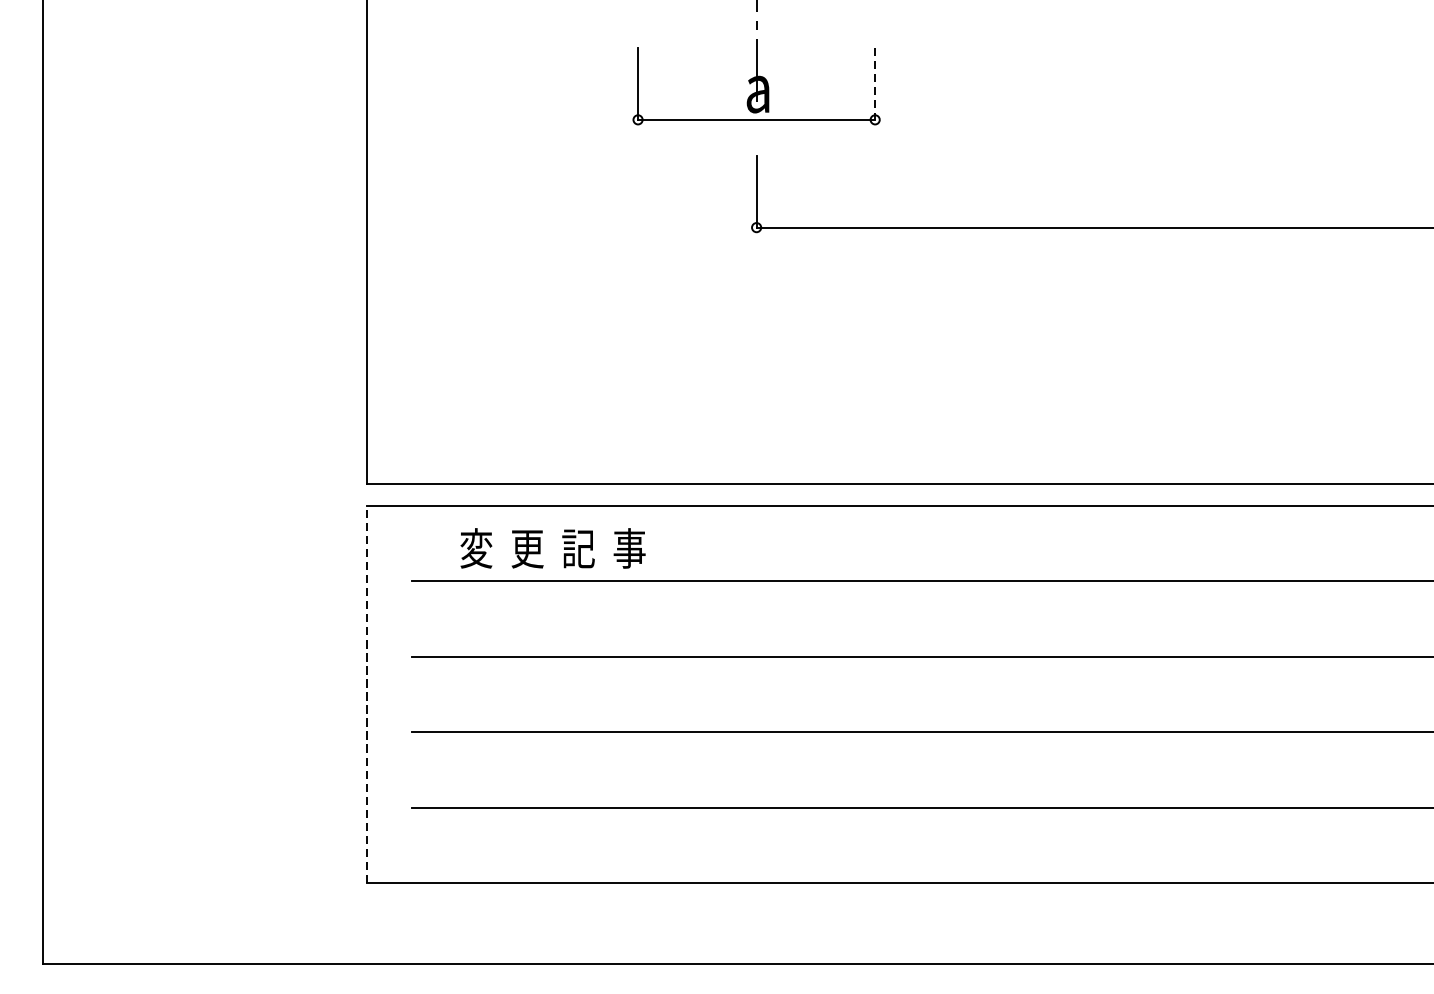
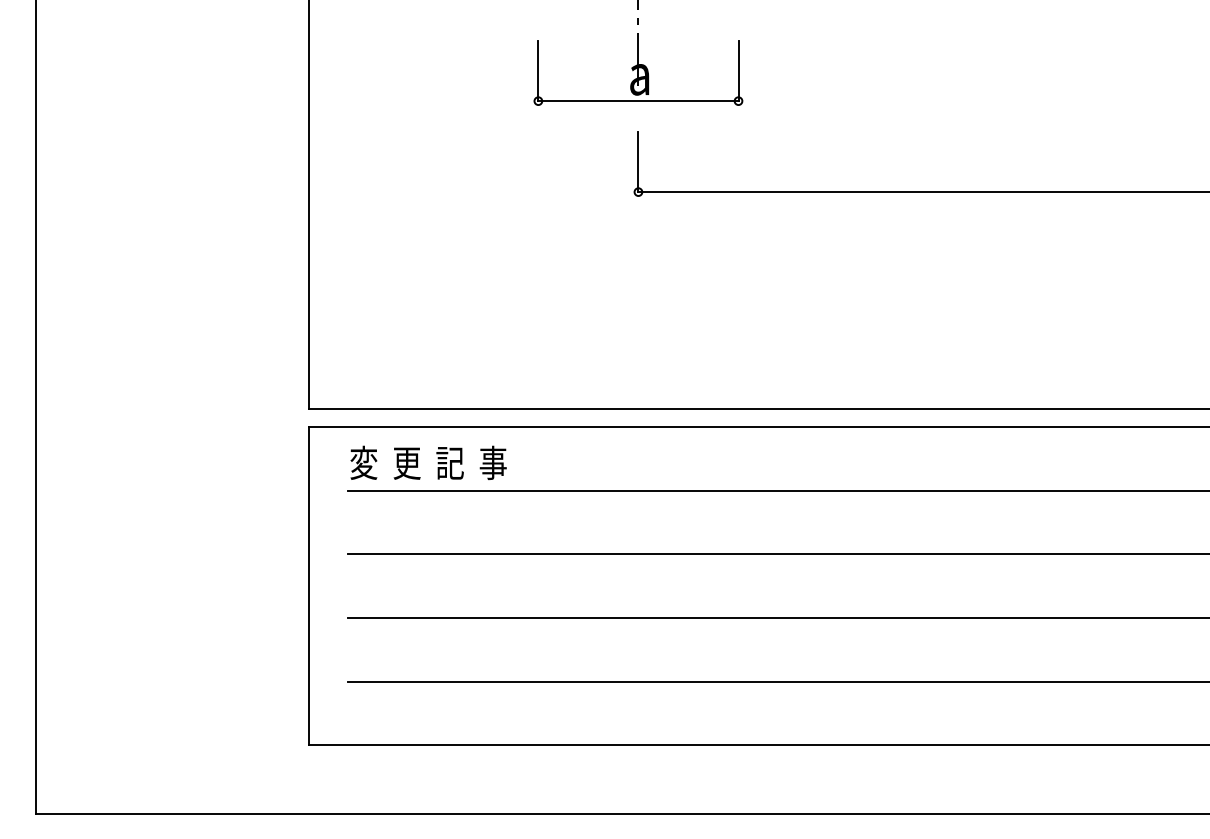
line: (875, 84) -> (738, 71), dashed -> solid
text: (552, 547) -> (428, 462), moved
line: (366, 693) -> (309, 585), dashed -> solid

